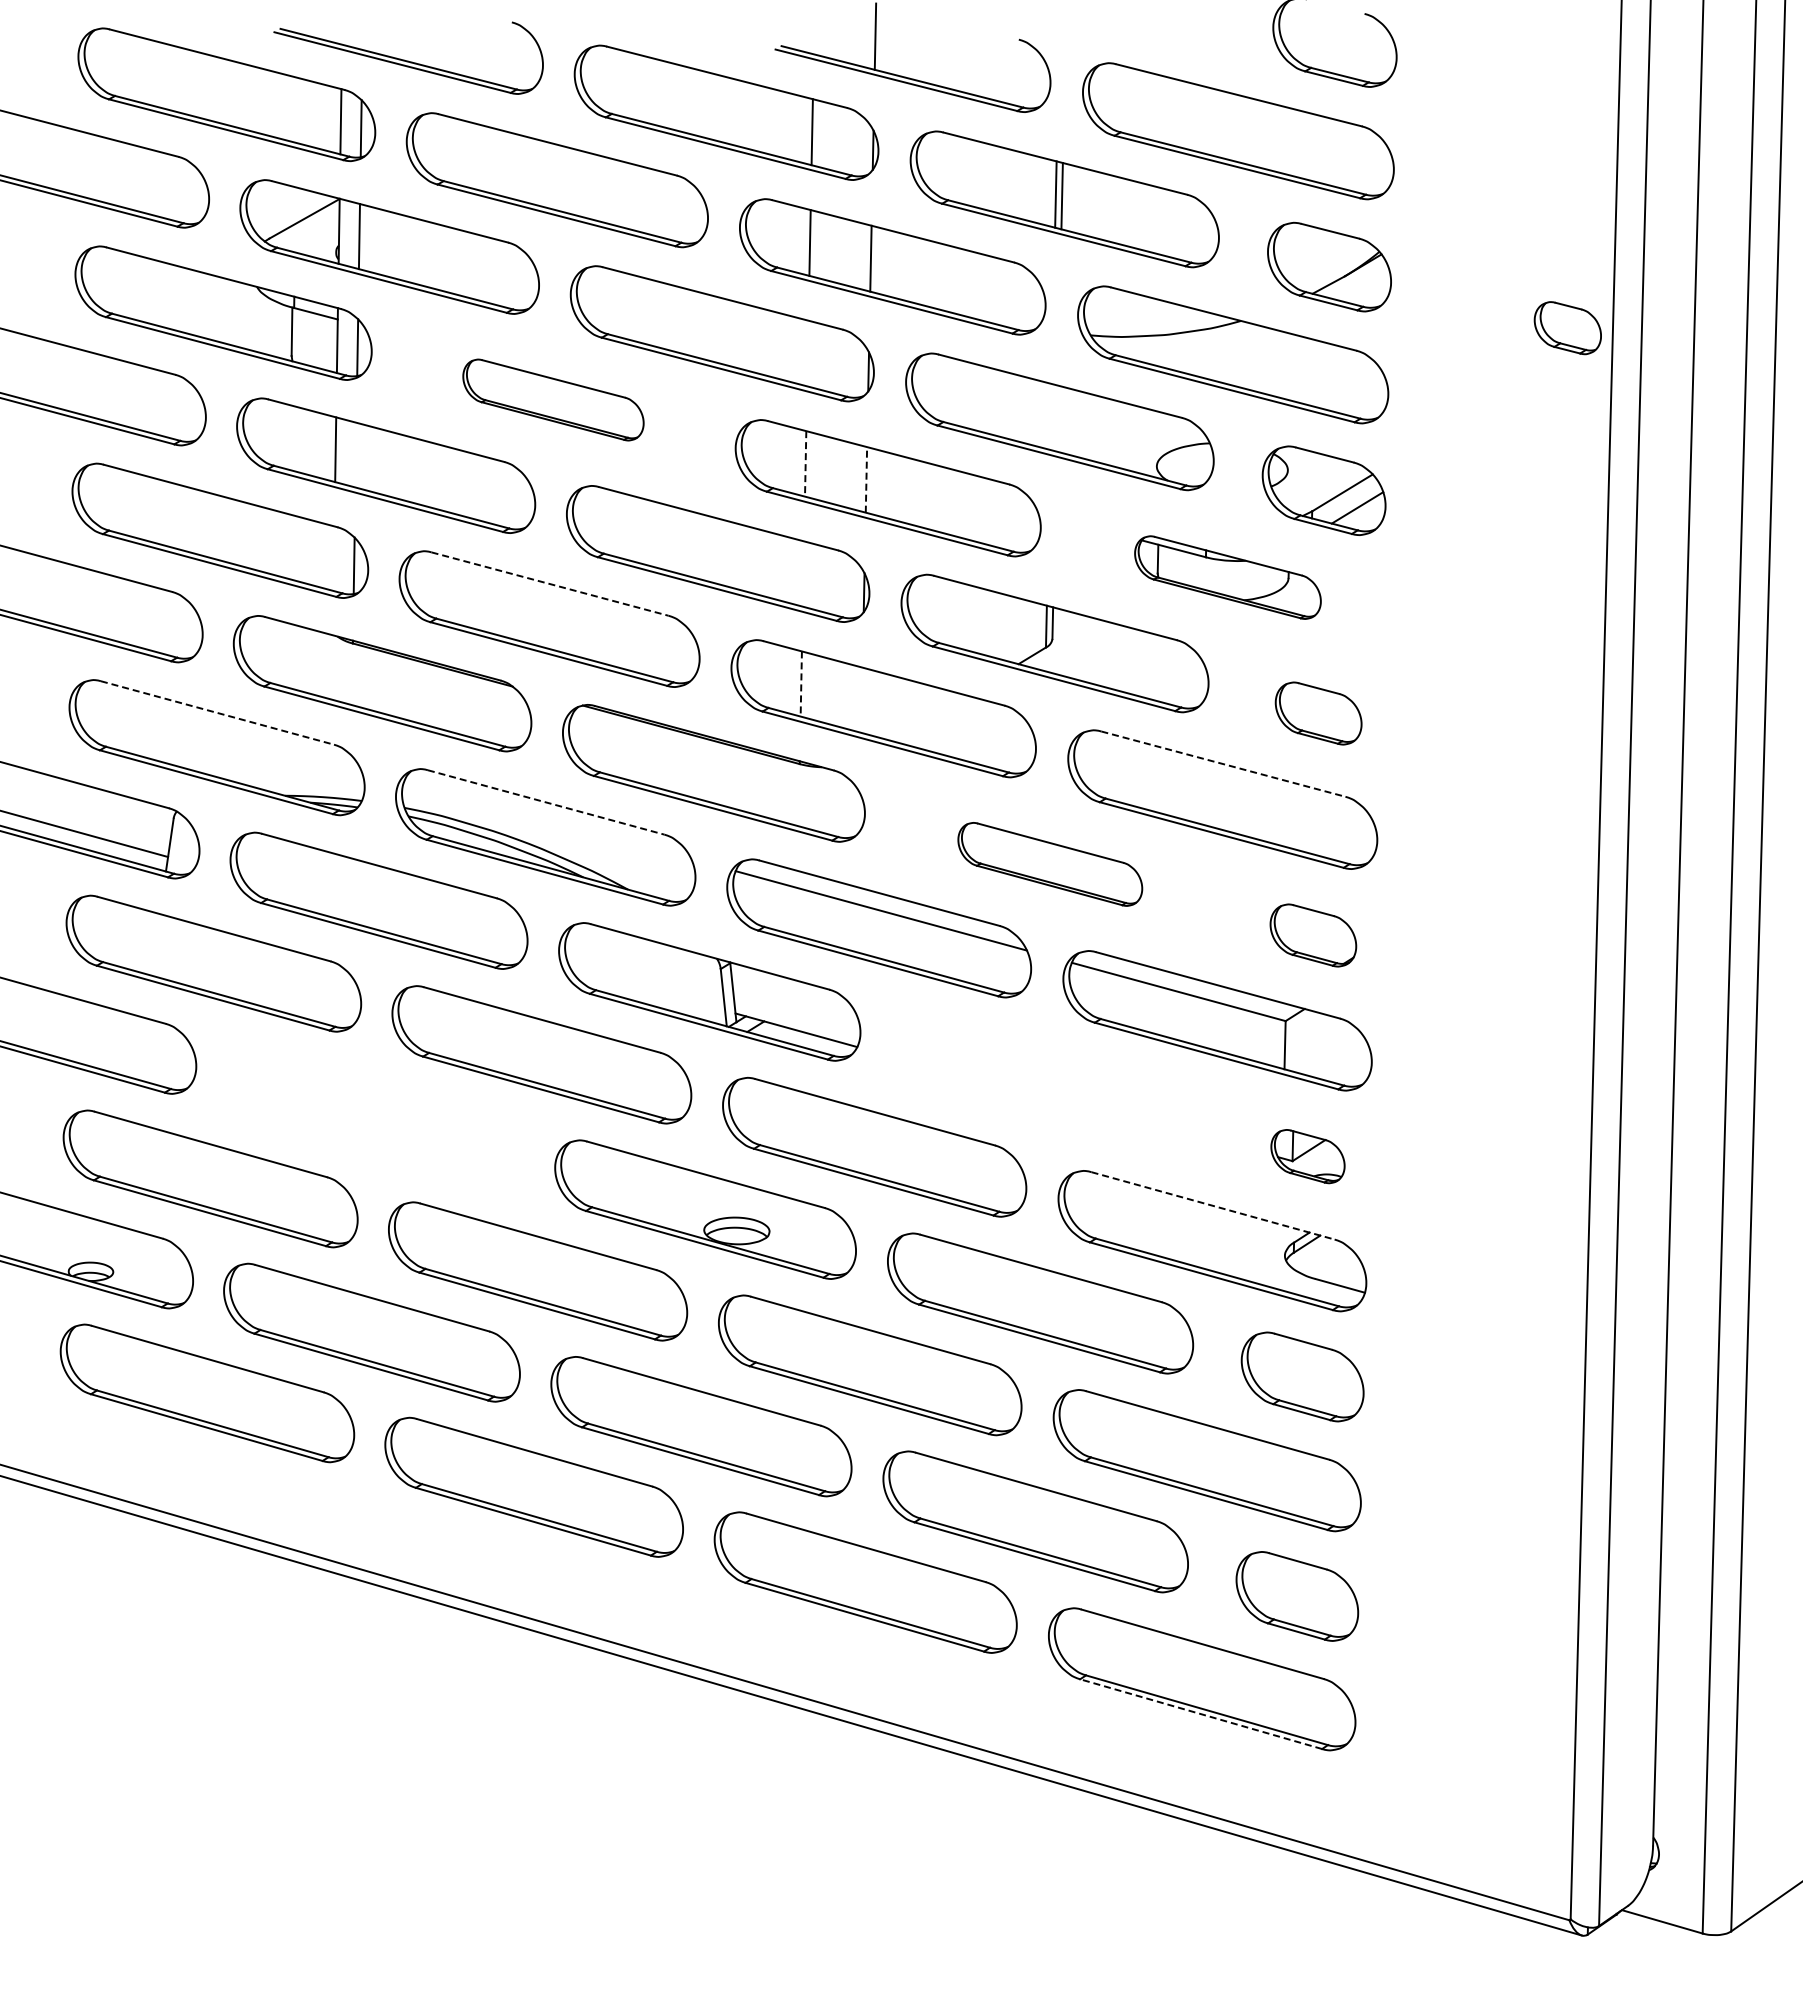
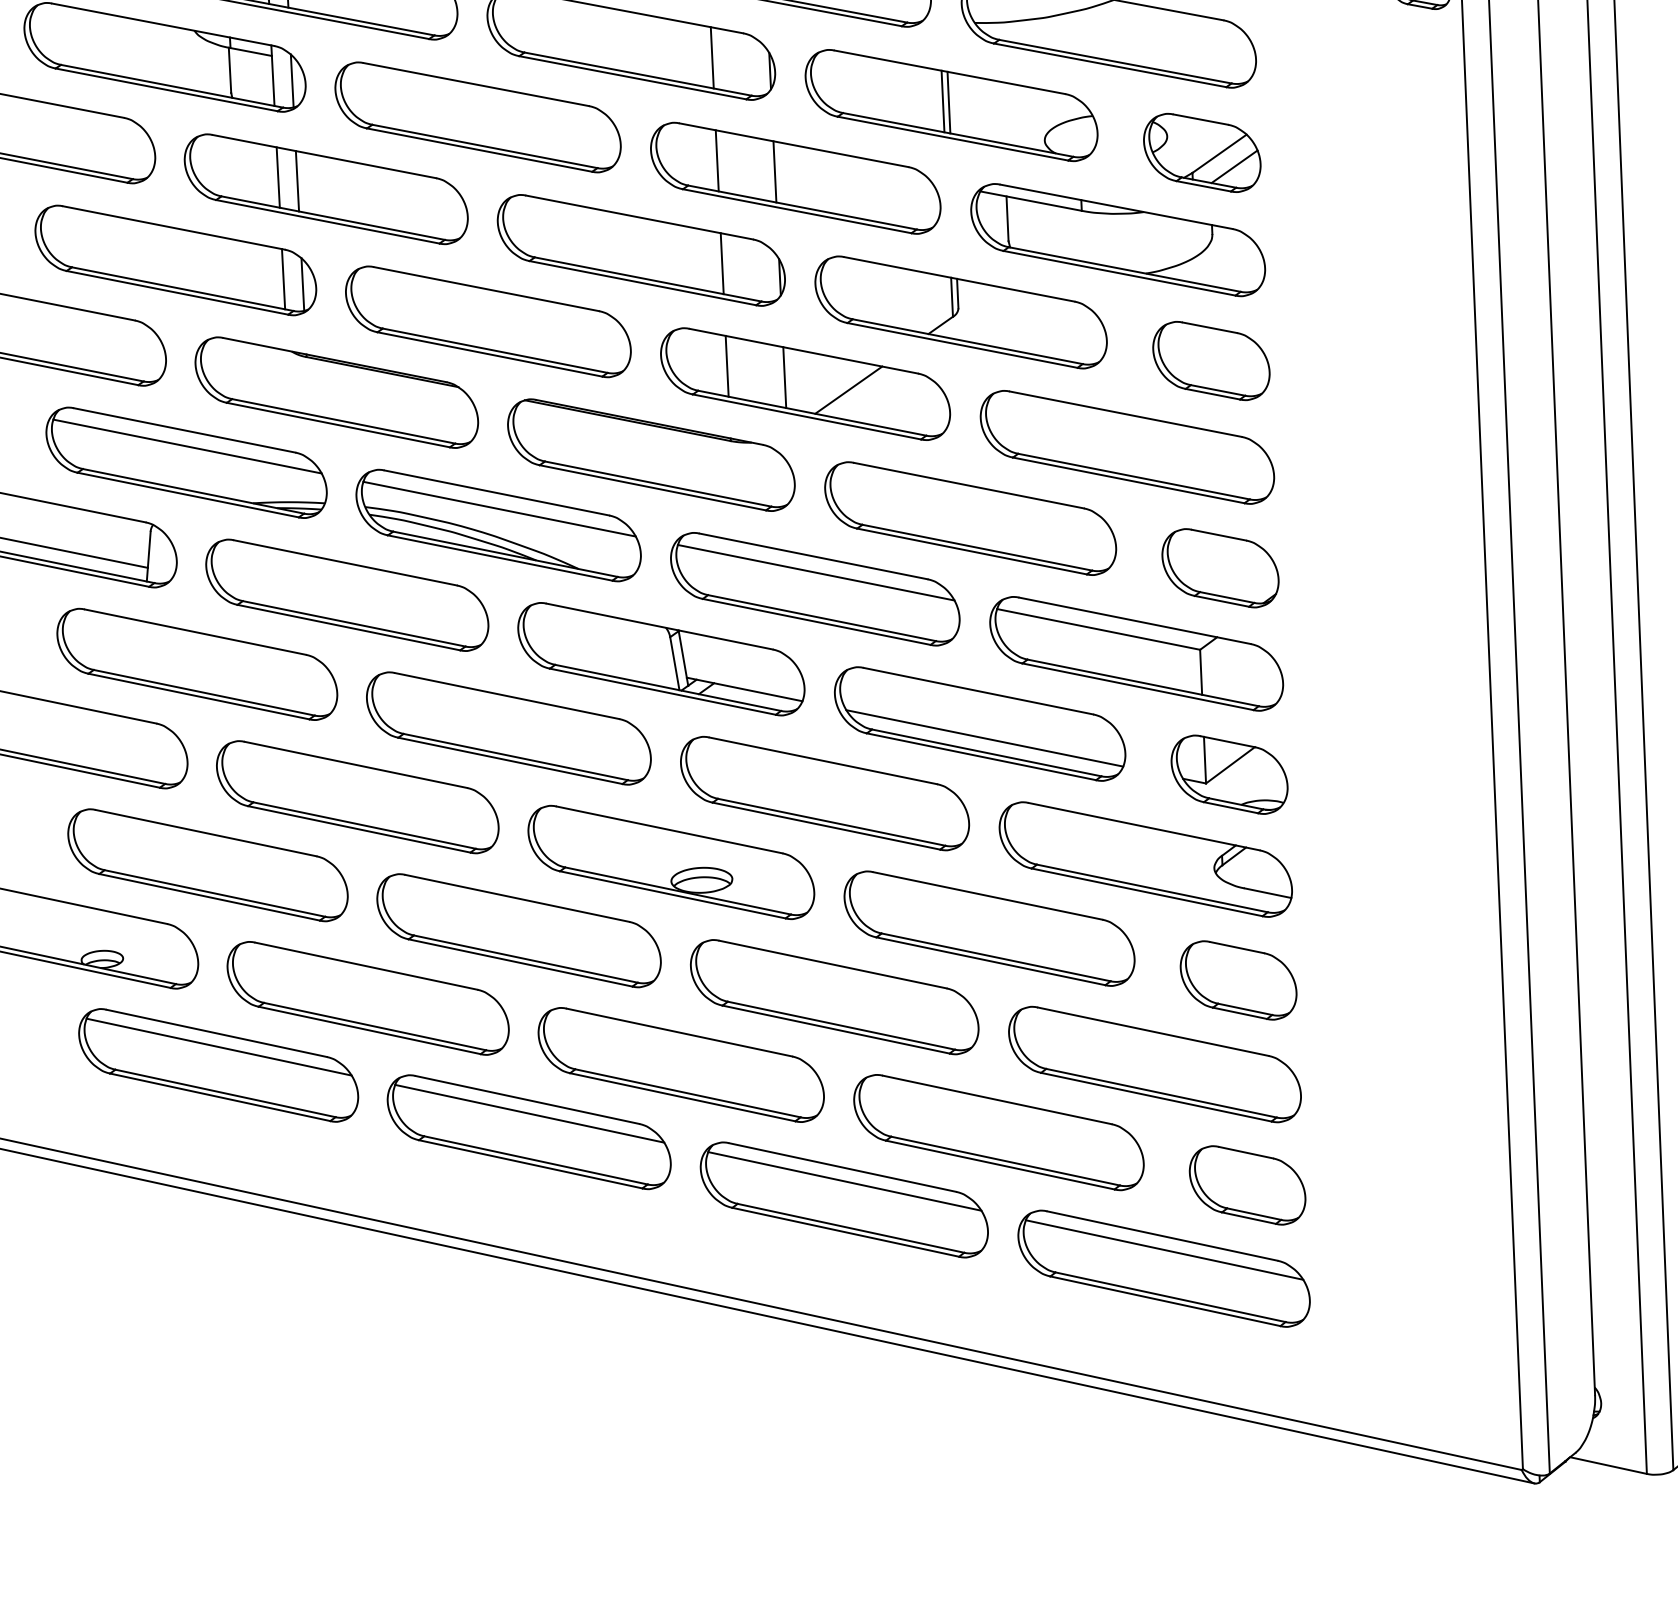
line: (807, 353) -> (711, 57), added
part: (553, 399) -> (478, 116), size x1.67
line: (1050, 416) -> (942, 101), added
line: (1057, 418) -> (949, 102), added
line: (355, 454) -> (297, 180), added
line: (805, 463) -> (717, 160), dashed -> solid
line: (866, 479) -> (774, 171), dashed -> solid
line: (333, 558) -> (283, 279), added
line: (803, 573) -> (722, 263), added
part: (1227, 577) -> (1117, 239), size x1.67
line: (550, 584) -> (487, 289), dashed -> solid
line: (801, 683) -> (727, 365), dashed -> solid
line: (861, 699) -> (784, 376), added
line: (217, 712) -> (184, 430), dashed -> solid
part: (1318, 713) -> (1211, 360), size x1.43
line: (928, 718) -> (847, 390), added
line: (218, 729) -> (186, 445), added
line: (1223, 764) -> (1125, 414), dashed -> solid
line: (546, 802) -> (497, 492), dashed -> solid
line: (547, 819) -> (499, 508), added
part: (1050, 864) -> (970, 518), size x1.67
part: (1313, 935) -> (1220, 568), size x1.43
part: (1045, 1083) -> (980, 723), added
part: (375, 1116) -> (357, 796), added
part: (1307, 1156) -> (1229, 774), size x1.67
line: (1213, 1206) -> (1144, 827), dashed -> solid
line: (208, 1373) -> (218, 1046), added
line: (535, 1467) -> (529, 1113), added
line: (867, 1562) -> (844, 1181), added
line: (1203, 1659) -> (1164, 1250), added
line: (1201, 1714) -> (1165, 1301), dashed -> solid

